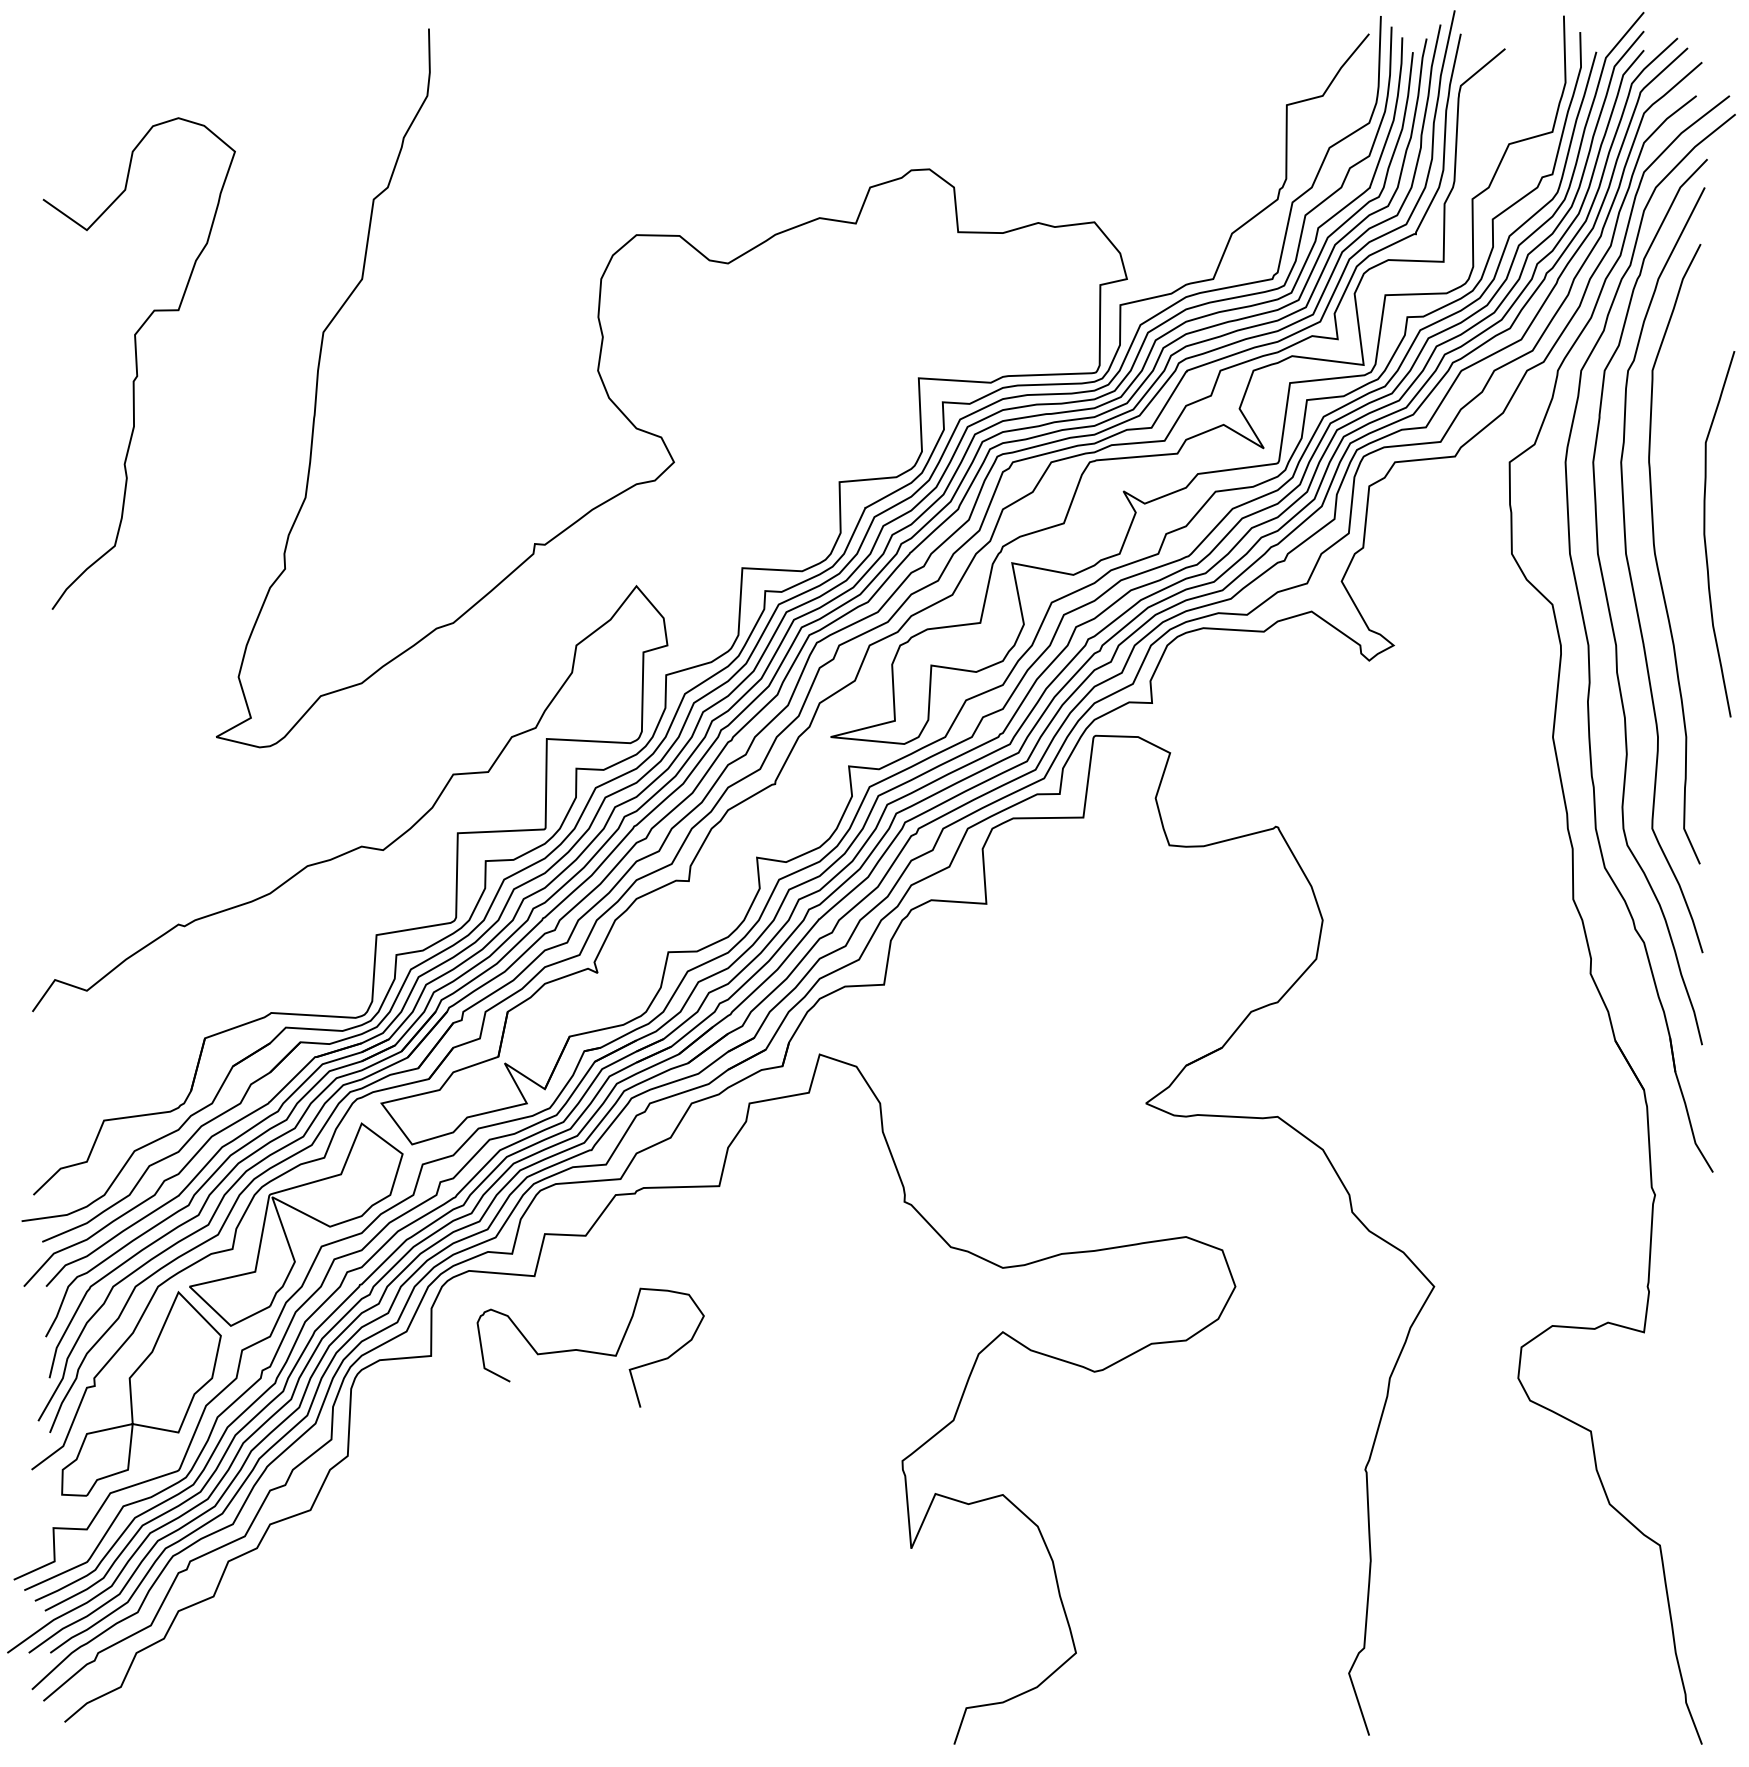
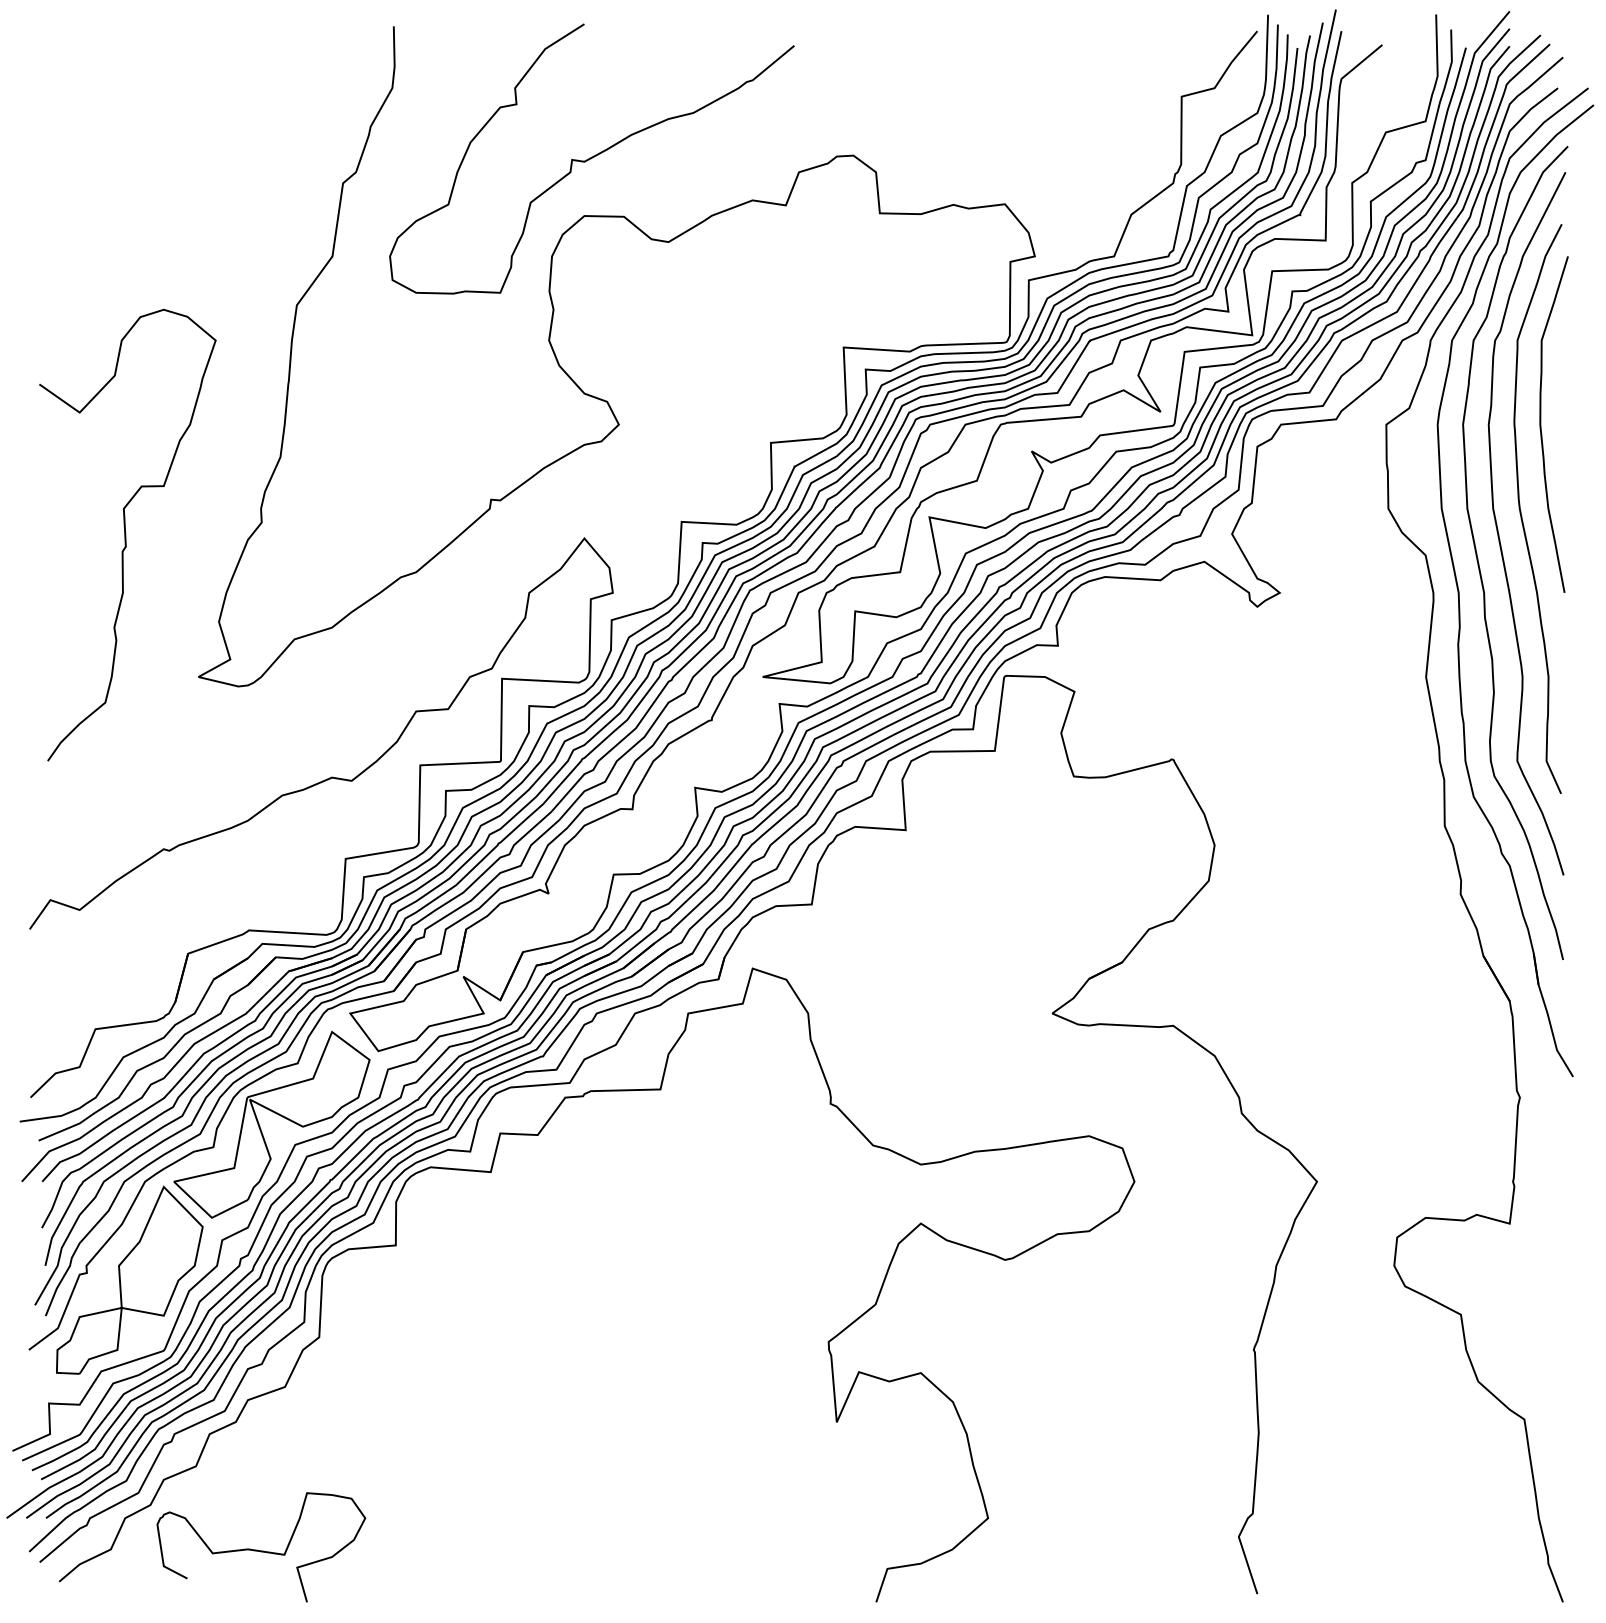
curve: (644, 172) -> (591, 158), added
curve: (137, 363) -> (126, 535), moved
curve: (1705, 534) -> (1541, 424), moved
curve: (588, 1350) -> (259, 1549), moved

